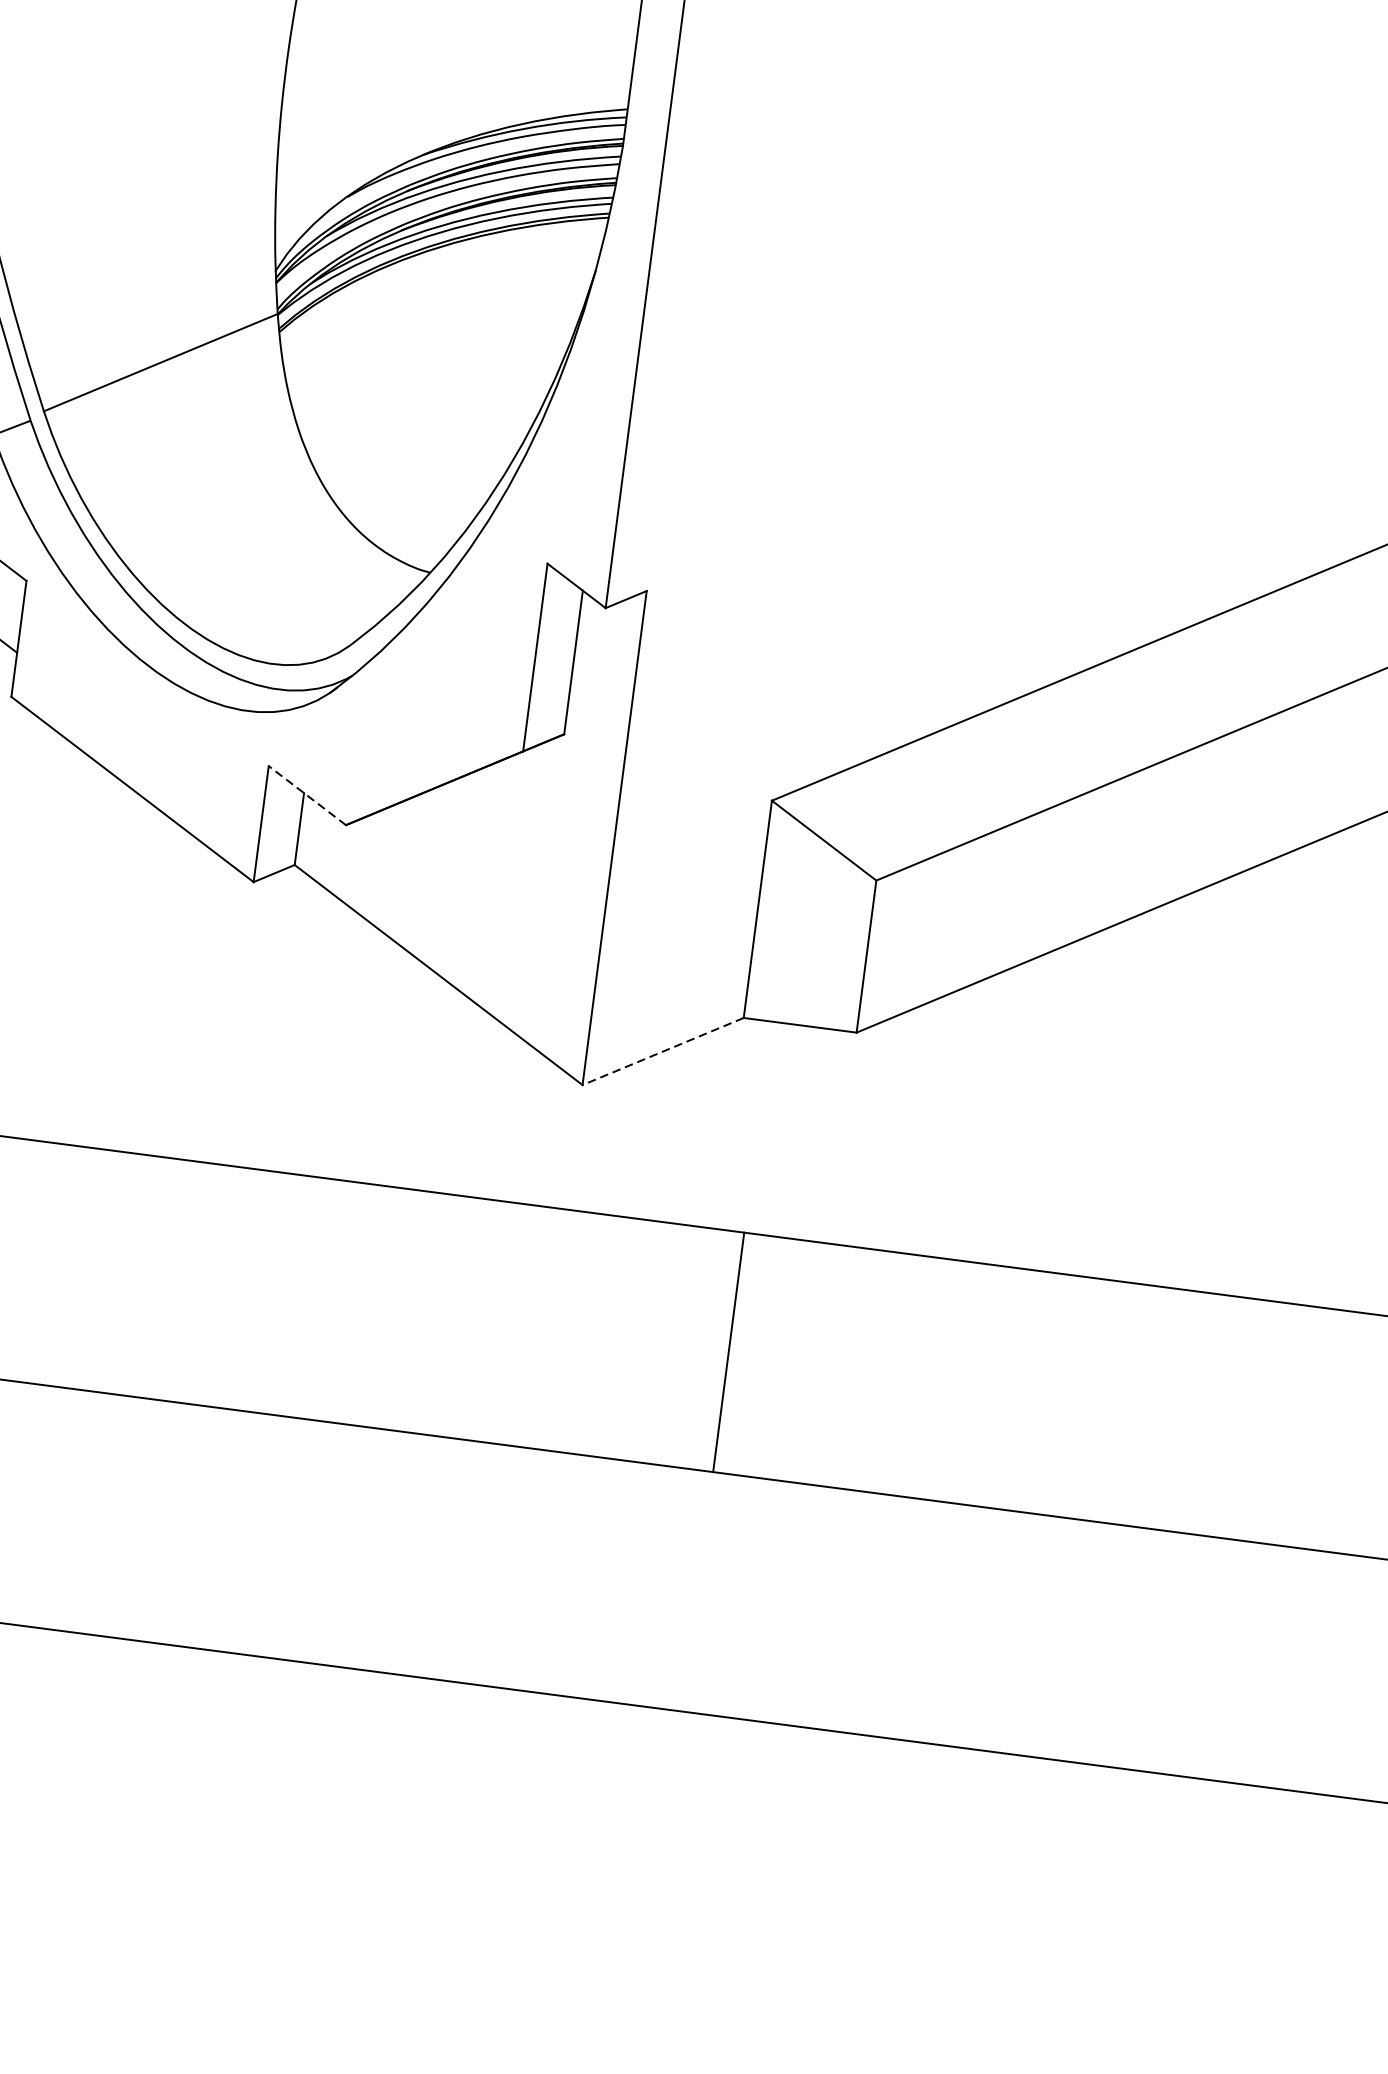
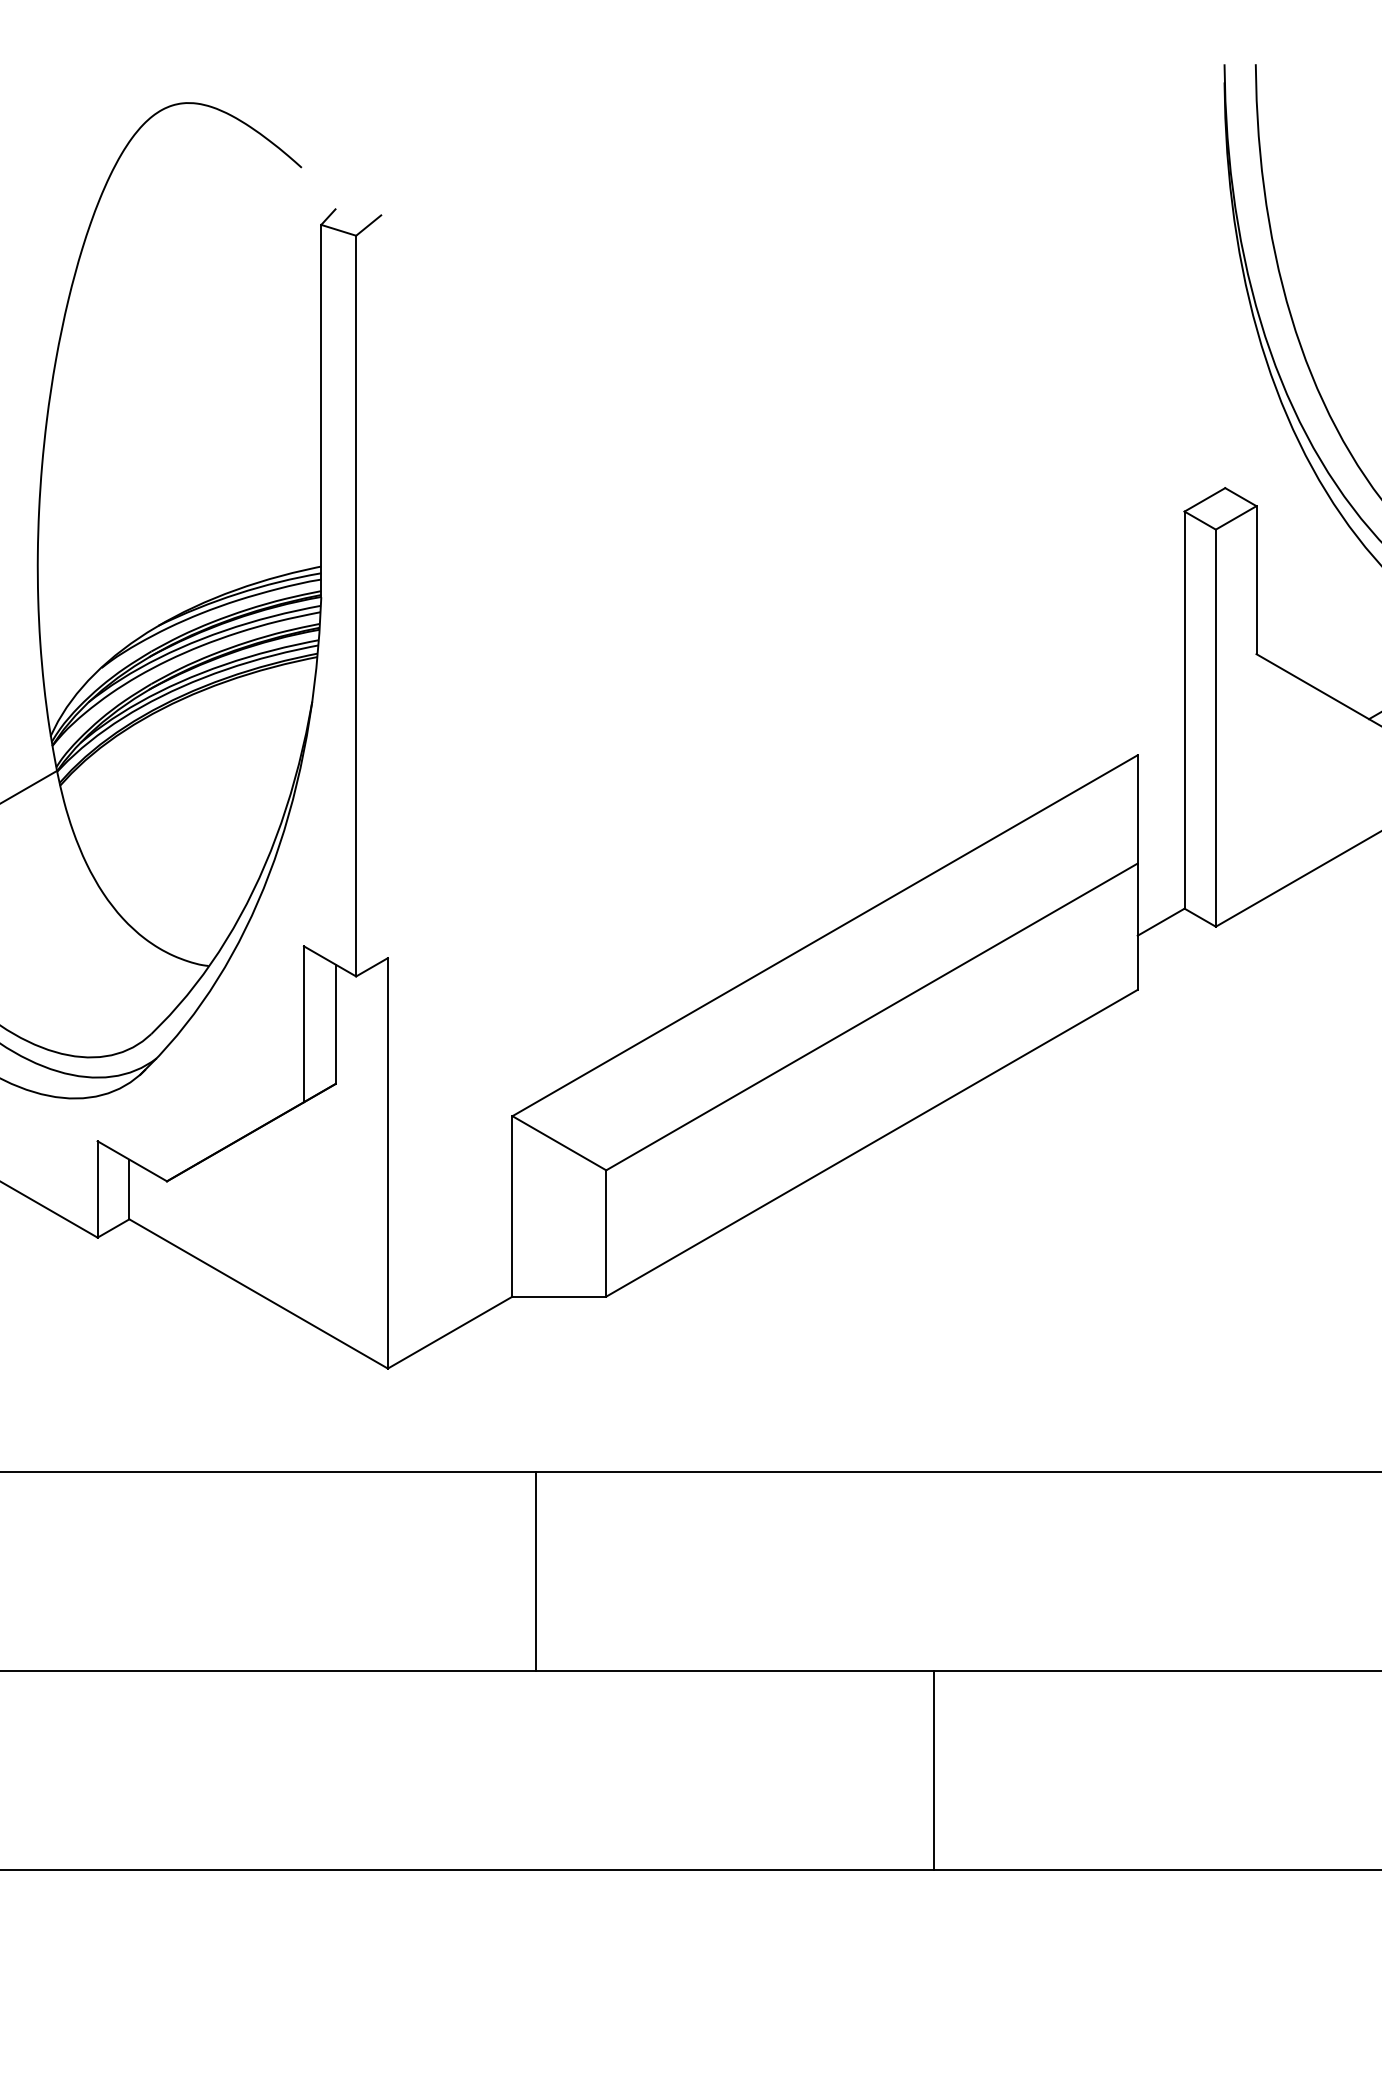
line: (306, 795) -> (131, 1161), dashed -> solid
line: (663, 1051) -> (450, 1332), dashed -> solid
line: (1176, 1652) -> (933, 1769), added

